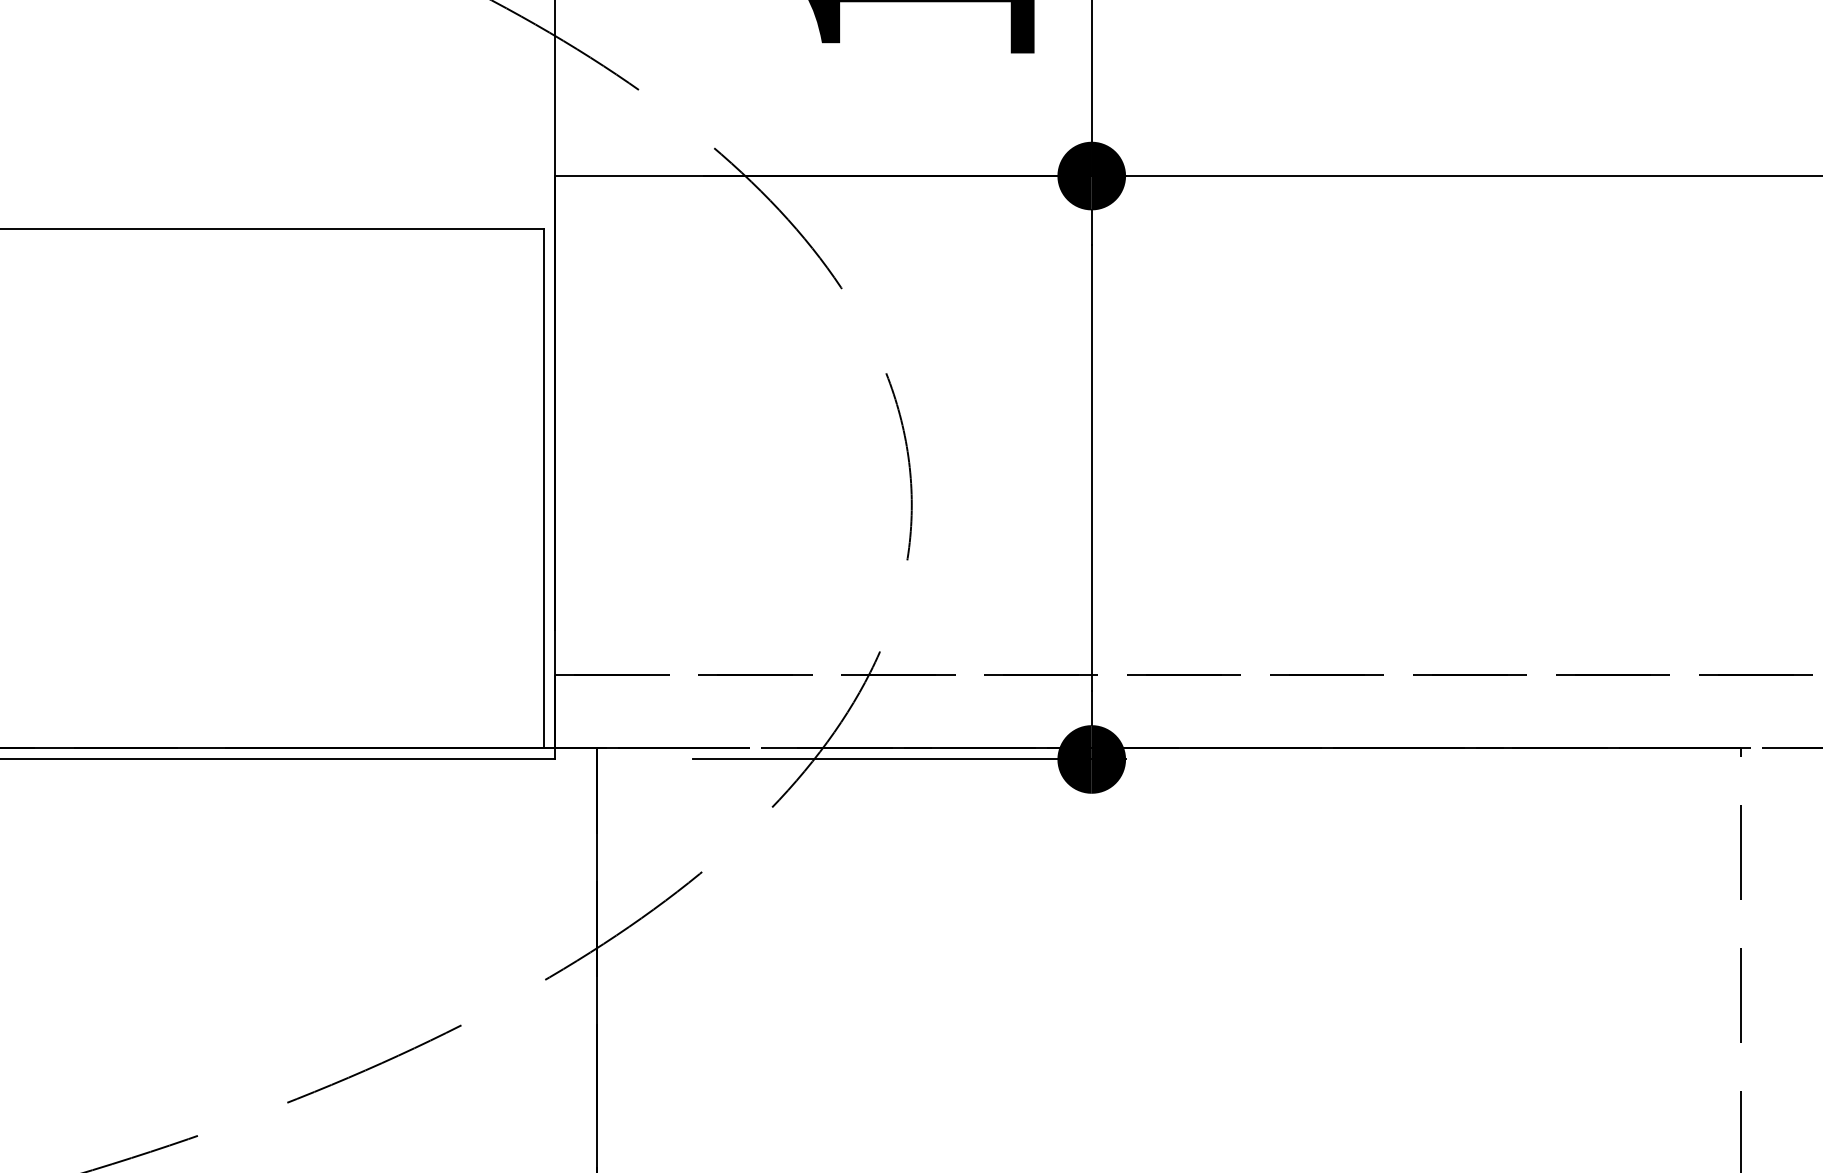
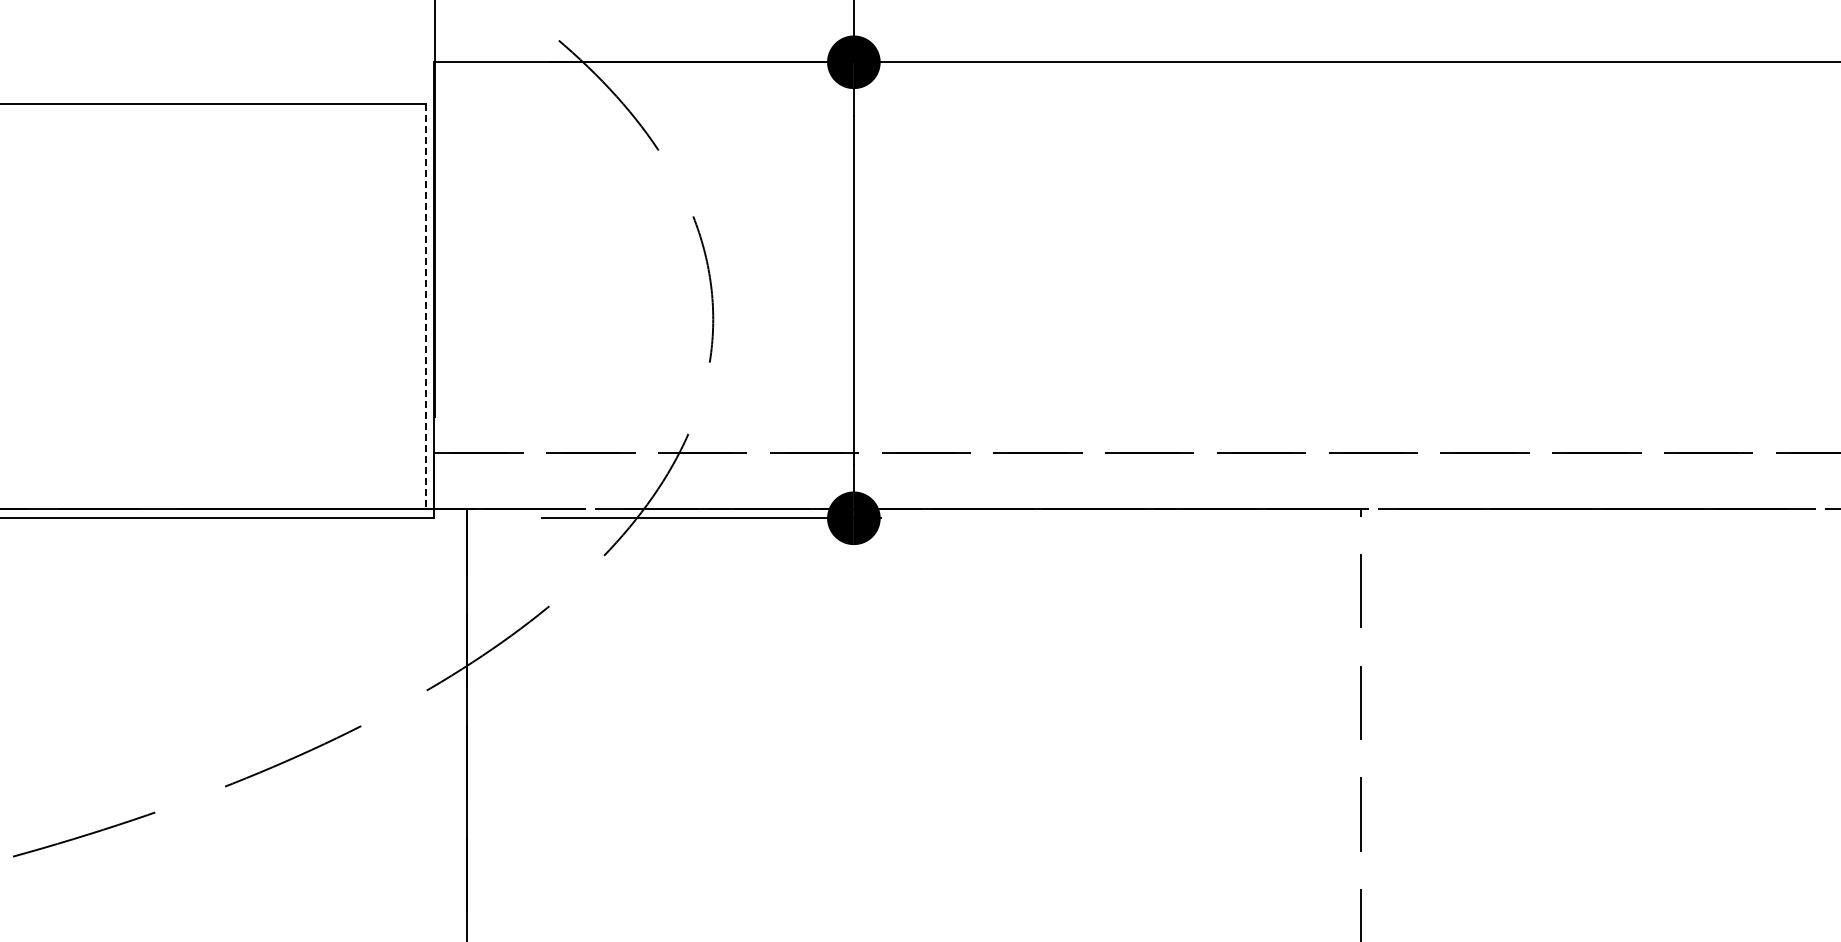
line: (543, 488) -> (425, 306), solid -> dashed

